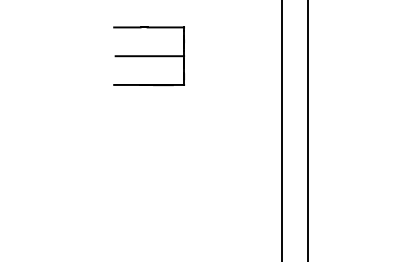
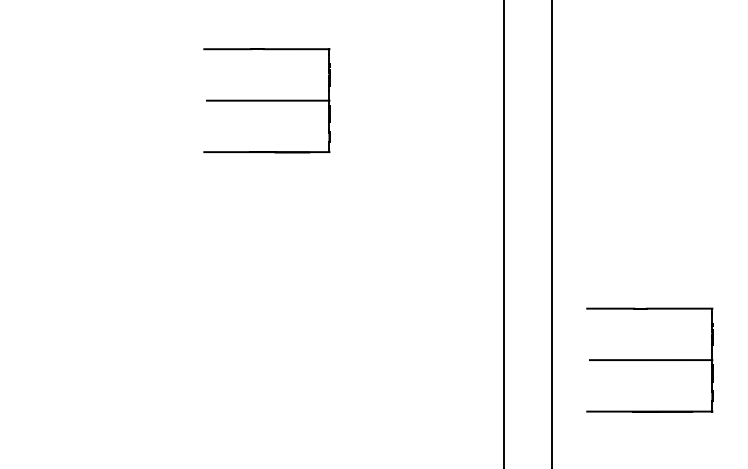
part: (362, 200) -> (648, 358), added

